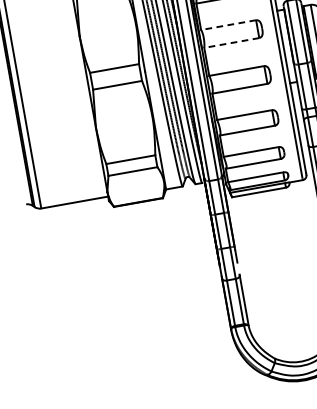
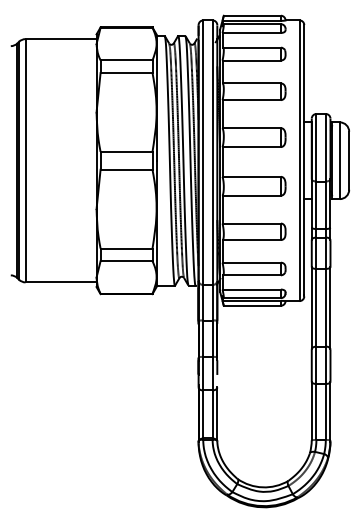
line: (228, 25) -> (251, 128), dashed -> solid
line: (231, 43) -> (251, 147), dashed -> solid

